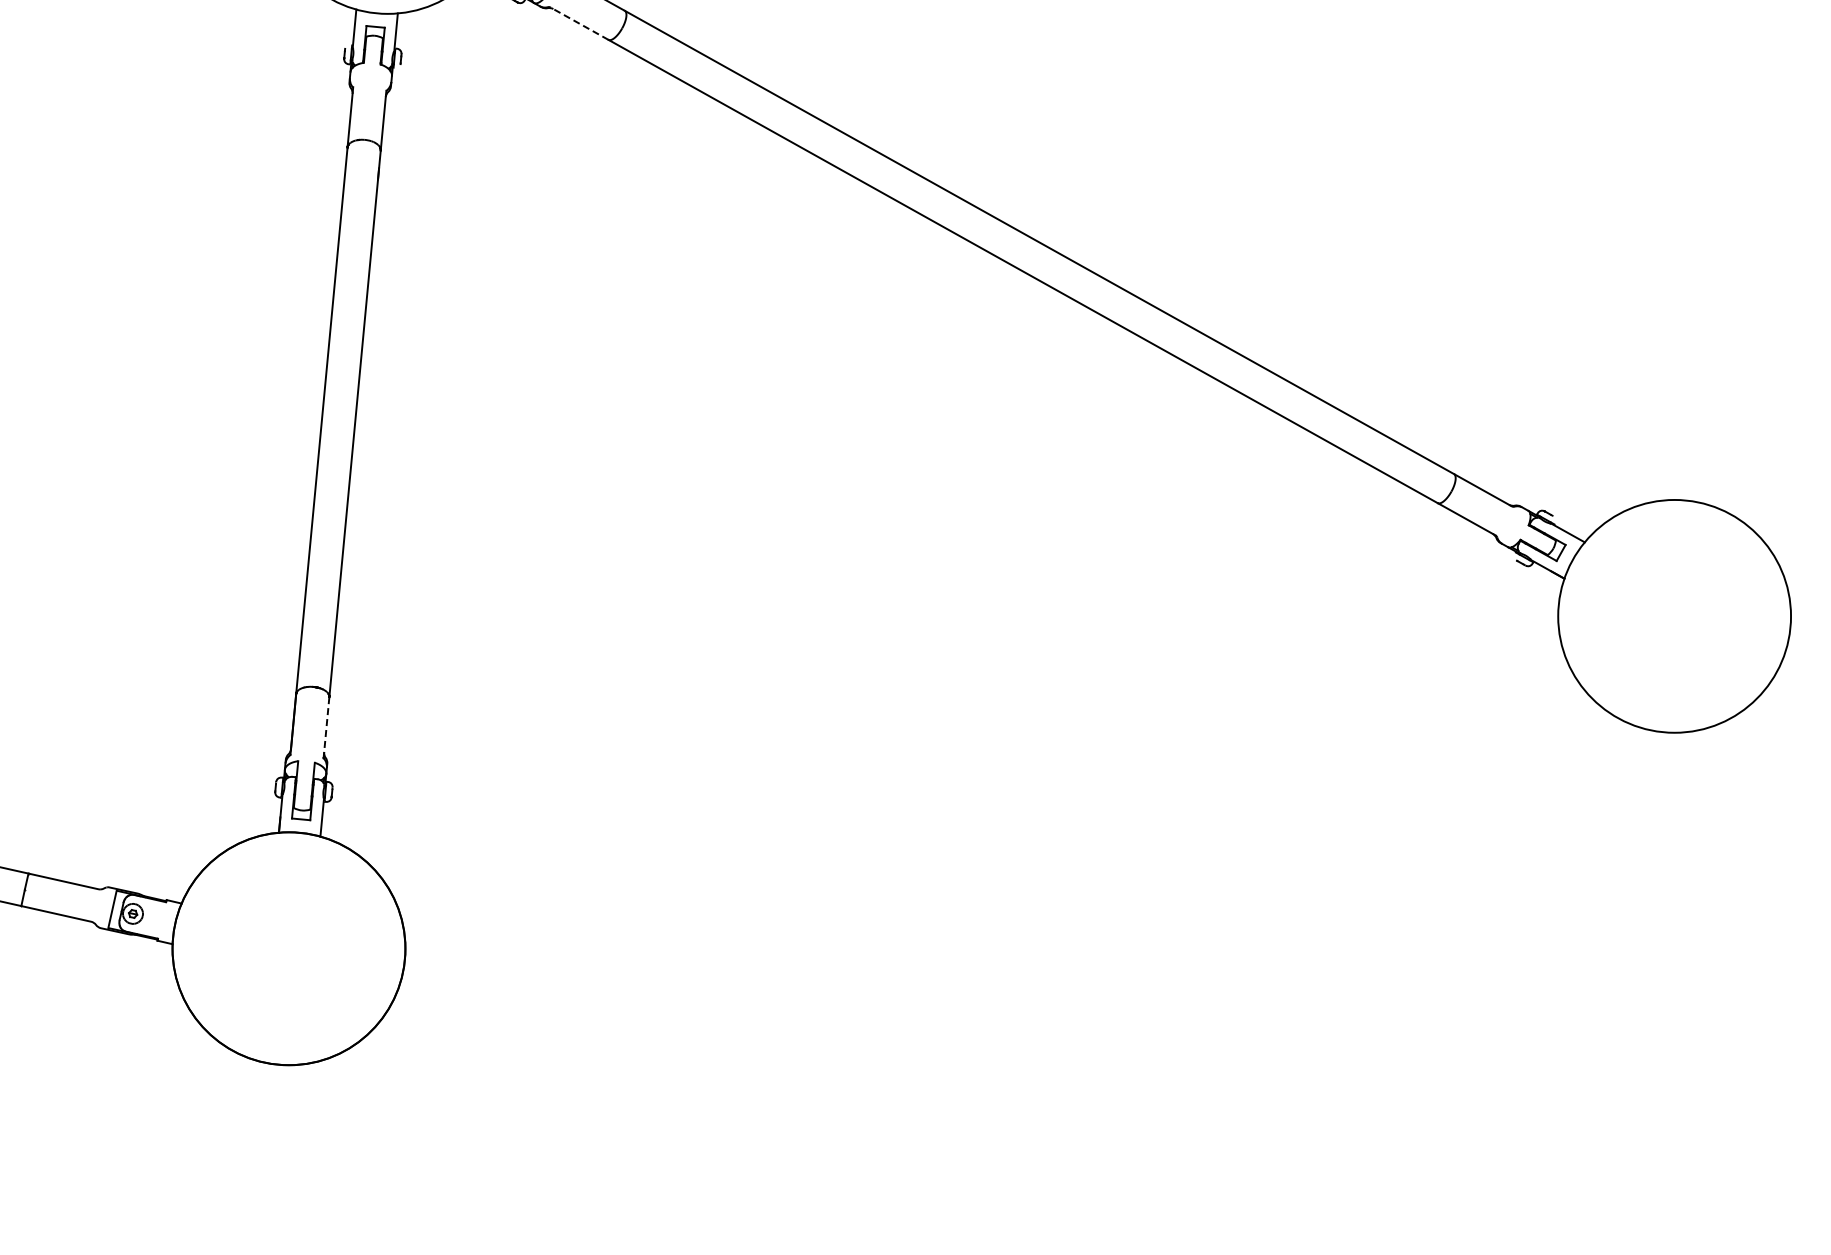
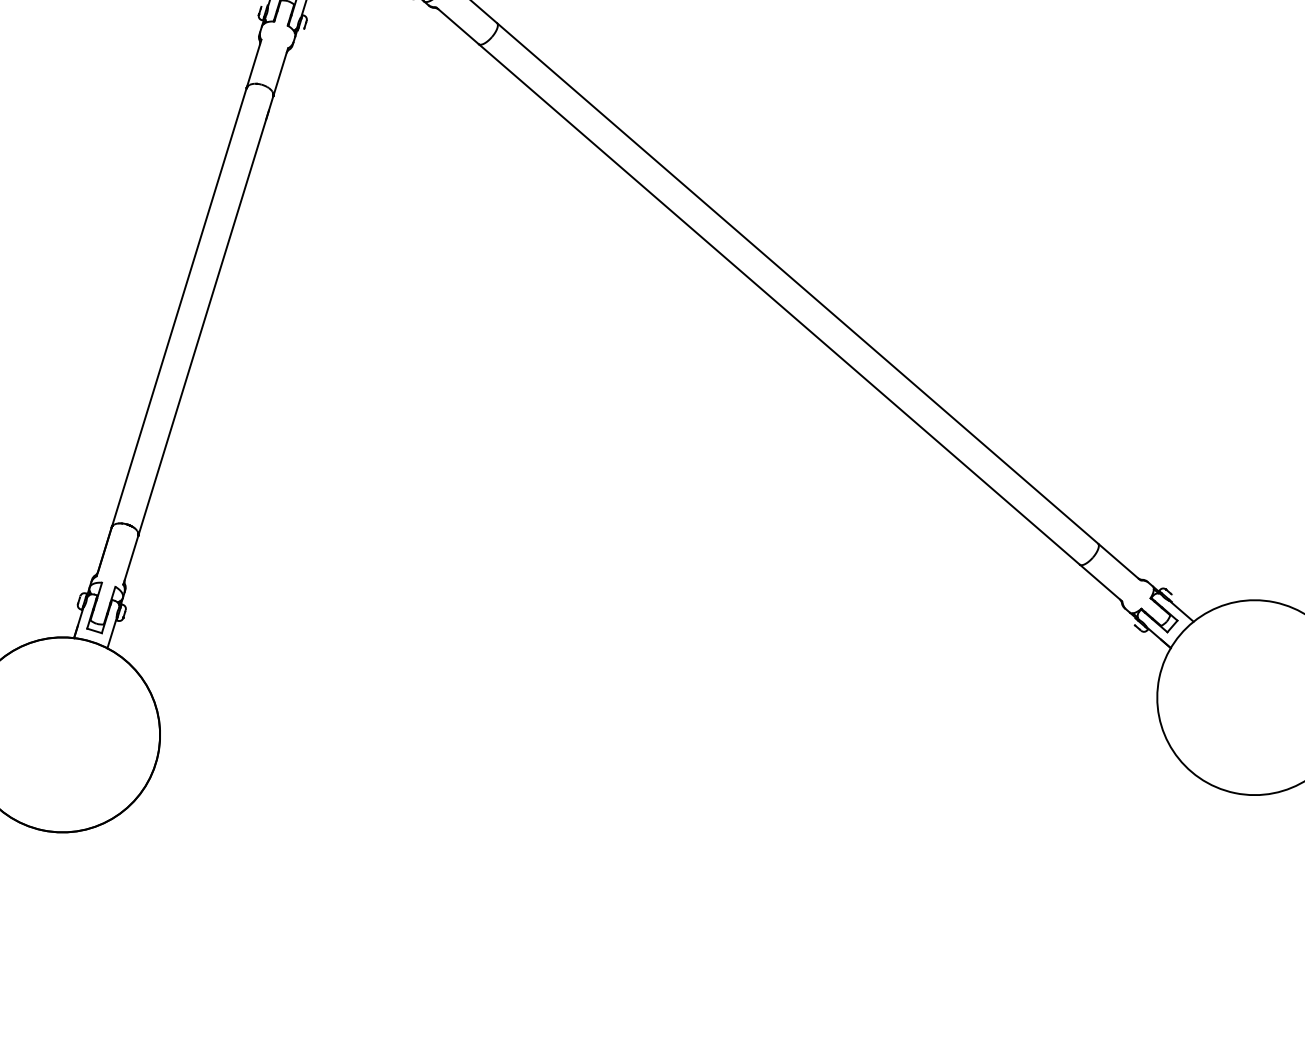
line: (579, 23) -> (457, 25), dashed -> solid
line: (326, 727) -> (130, 559), dashed -> solid

